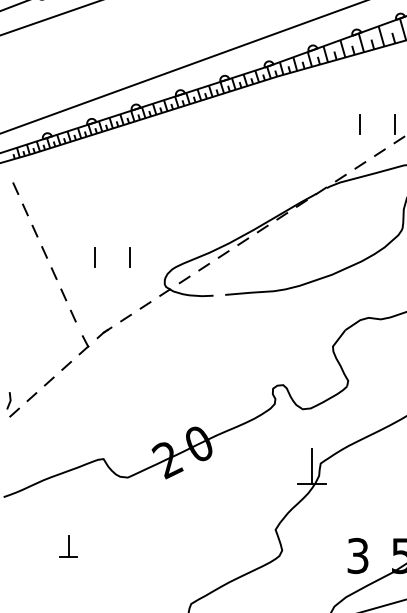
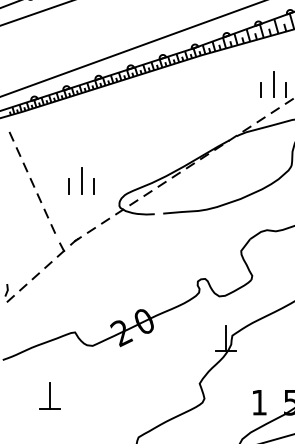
line: (377, 116) -> (273, 84), added
line: (112, 249) -> (81, 180), added
part: (68, 546) -> (49, 395), size x1.67
text: (358, 555) -> (259, 402), 3 -> 1

